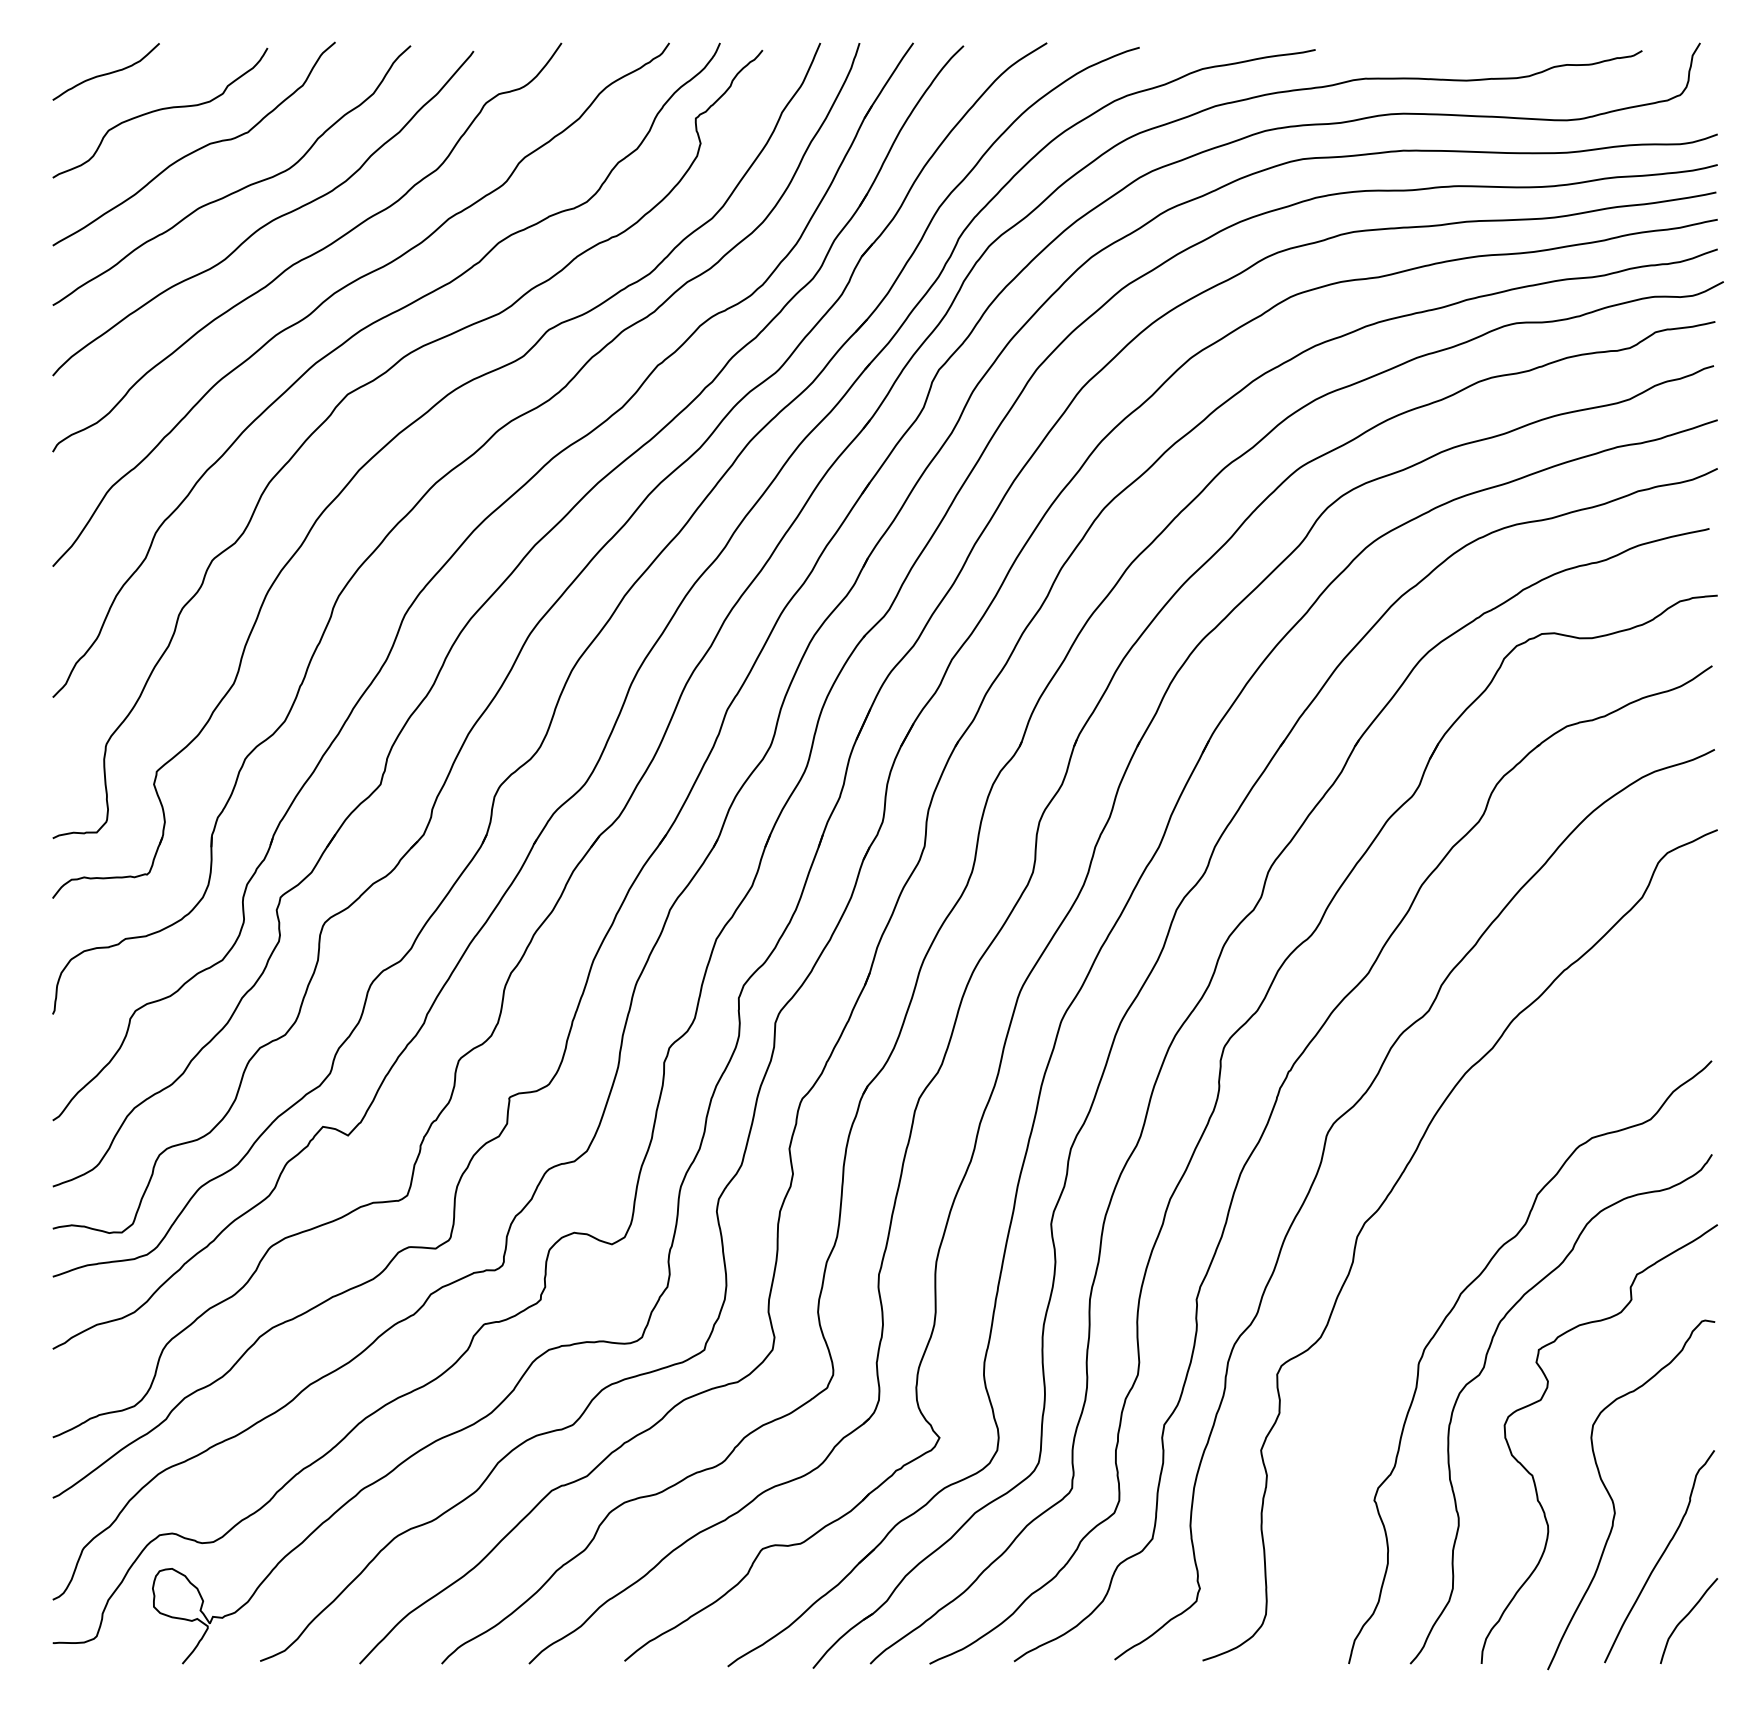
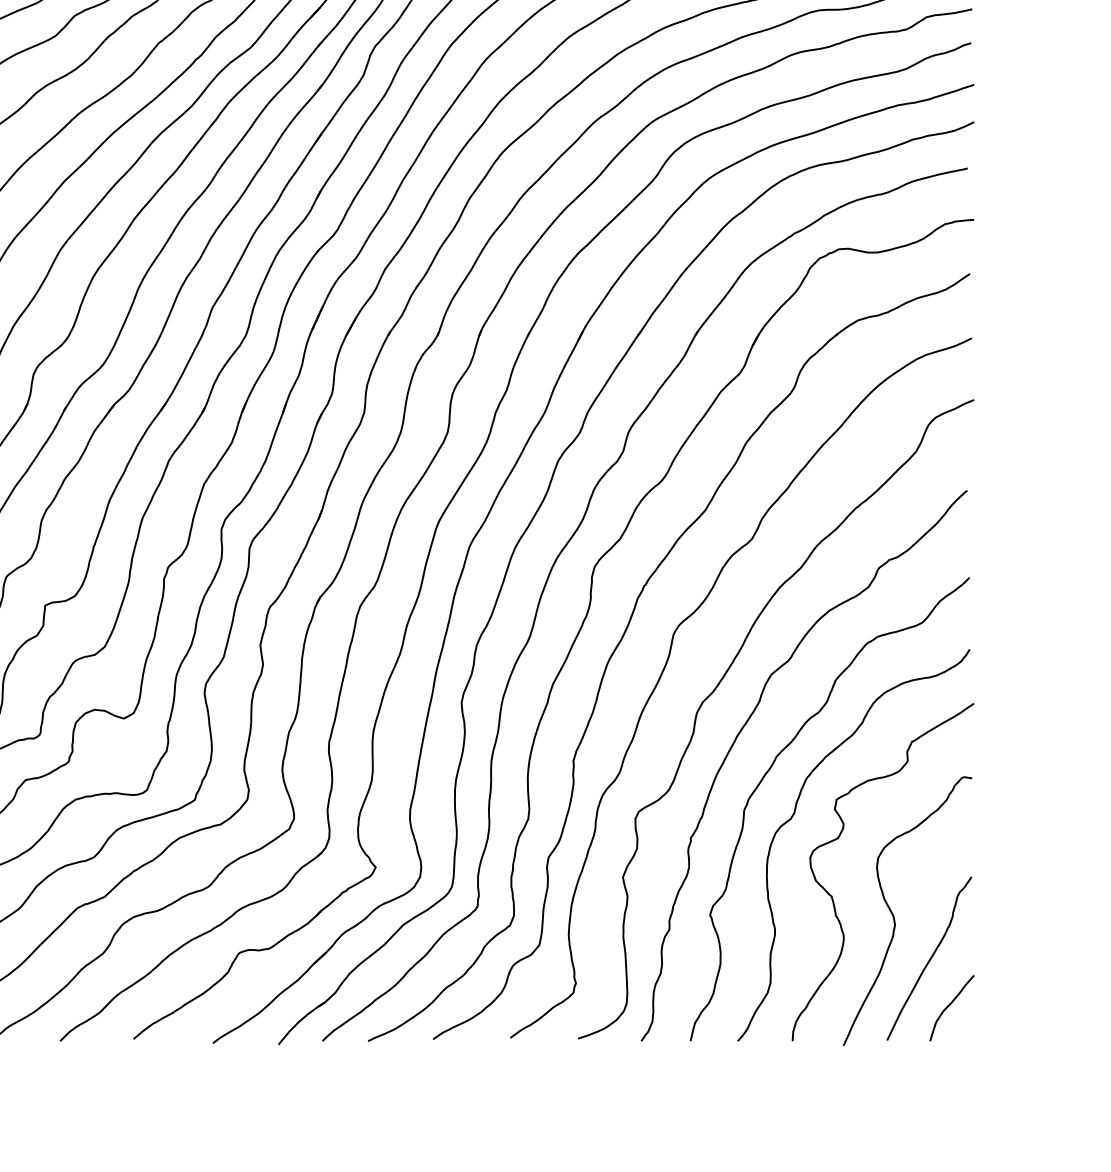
curve: (1422, 1250) -> (747, 723), added

